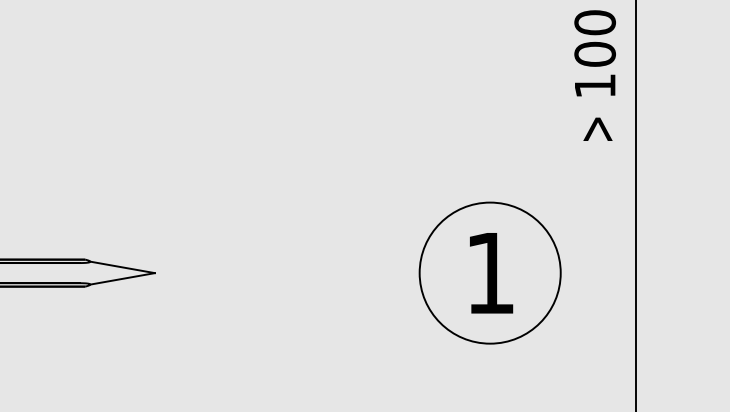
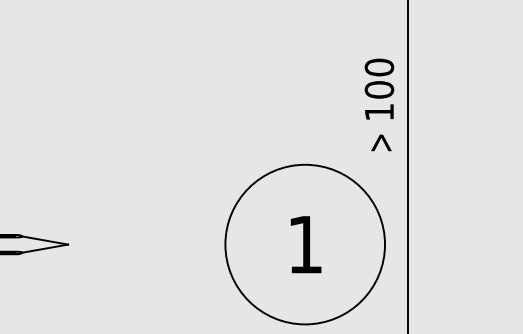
circle: (490, 272) -> (305, 244), size x1.6

